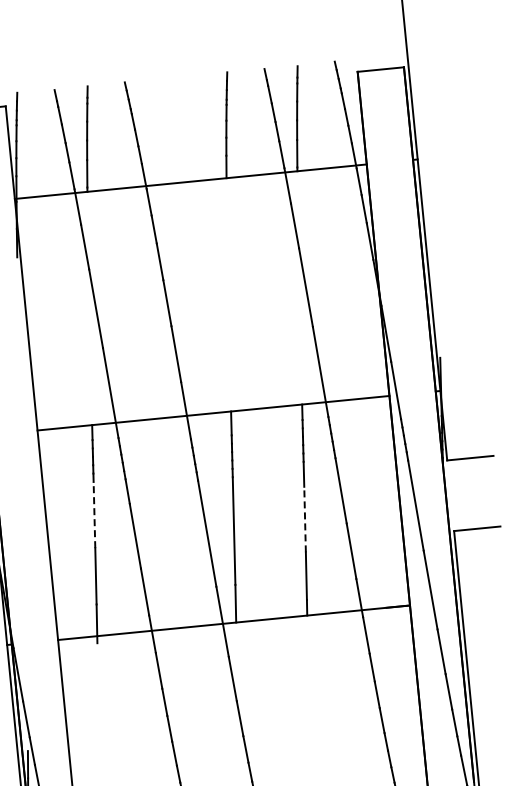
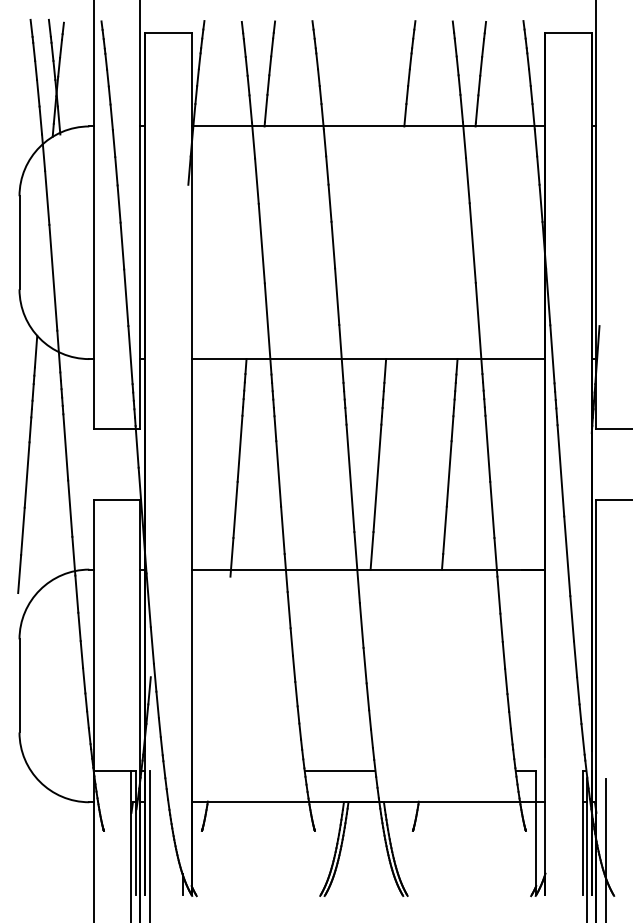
line: (94, 514) -> (240, 448), dashed -> solid
line: (305, 519) -> (449, 473), dashed -> solid

